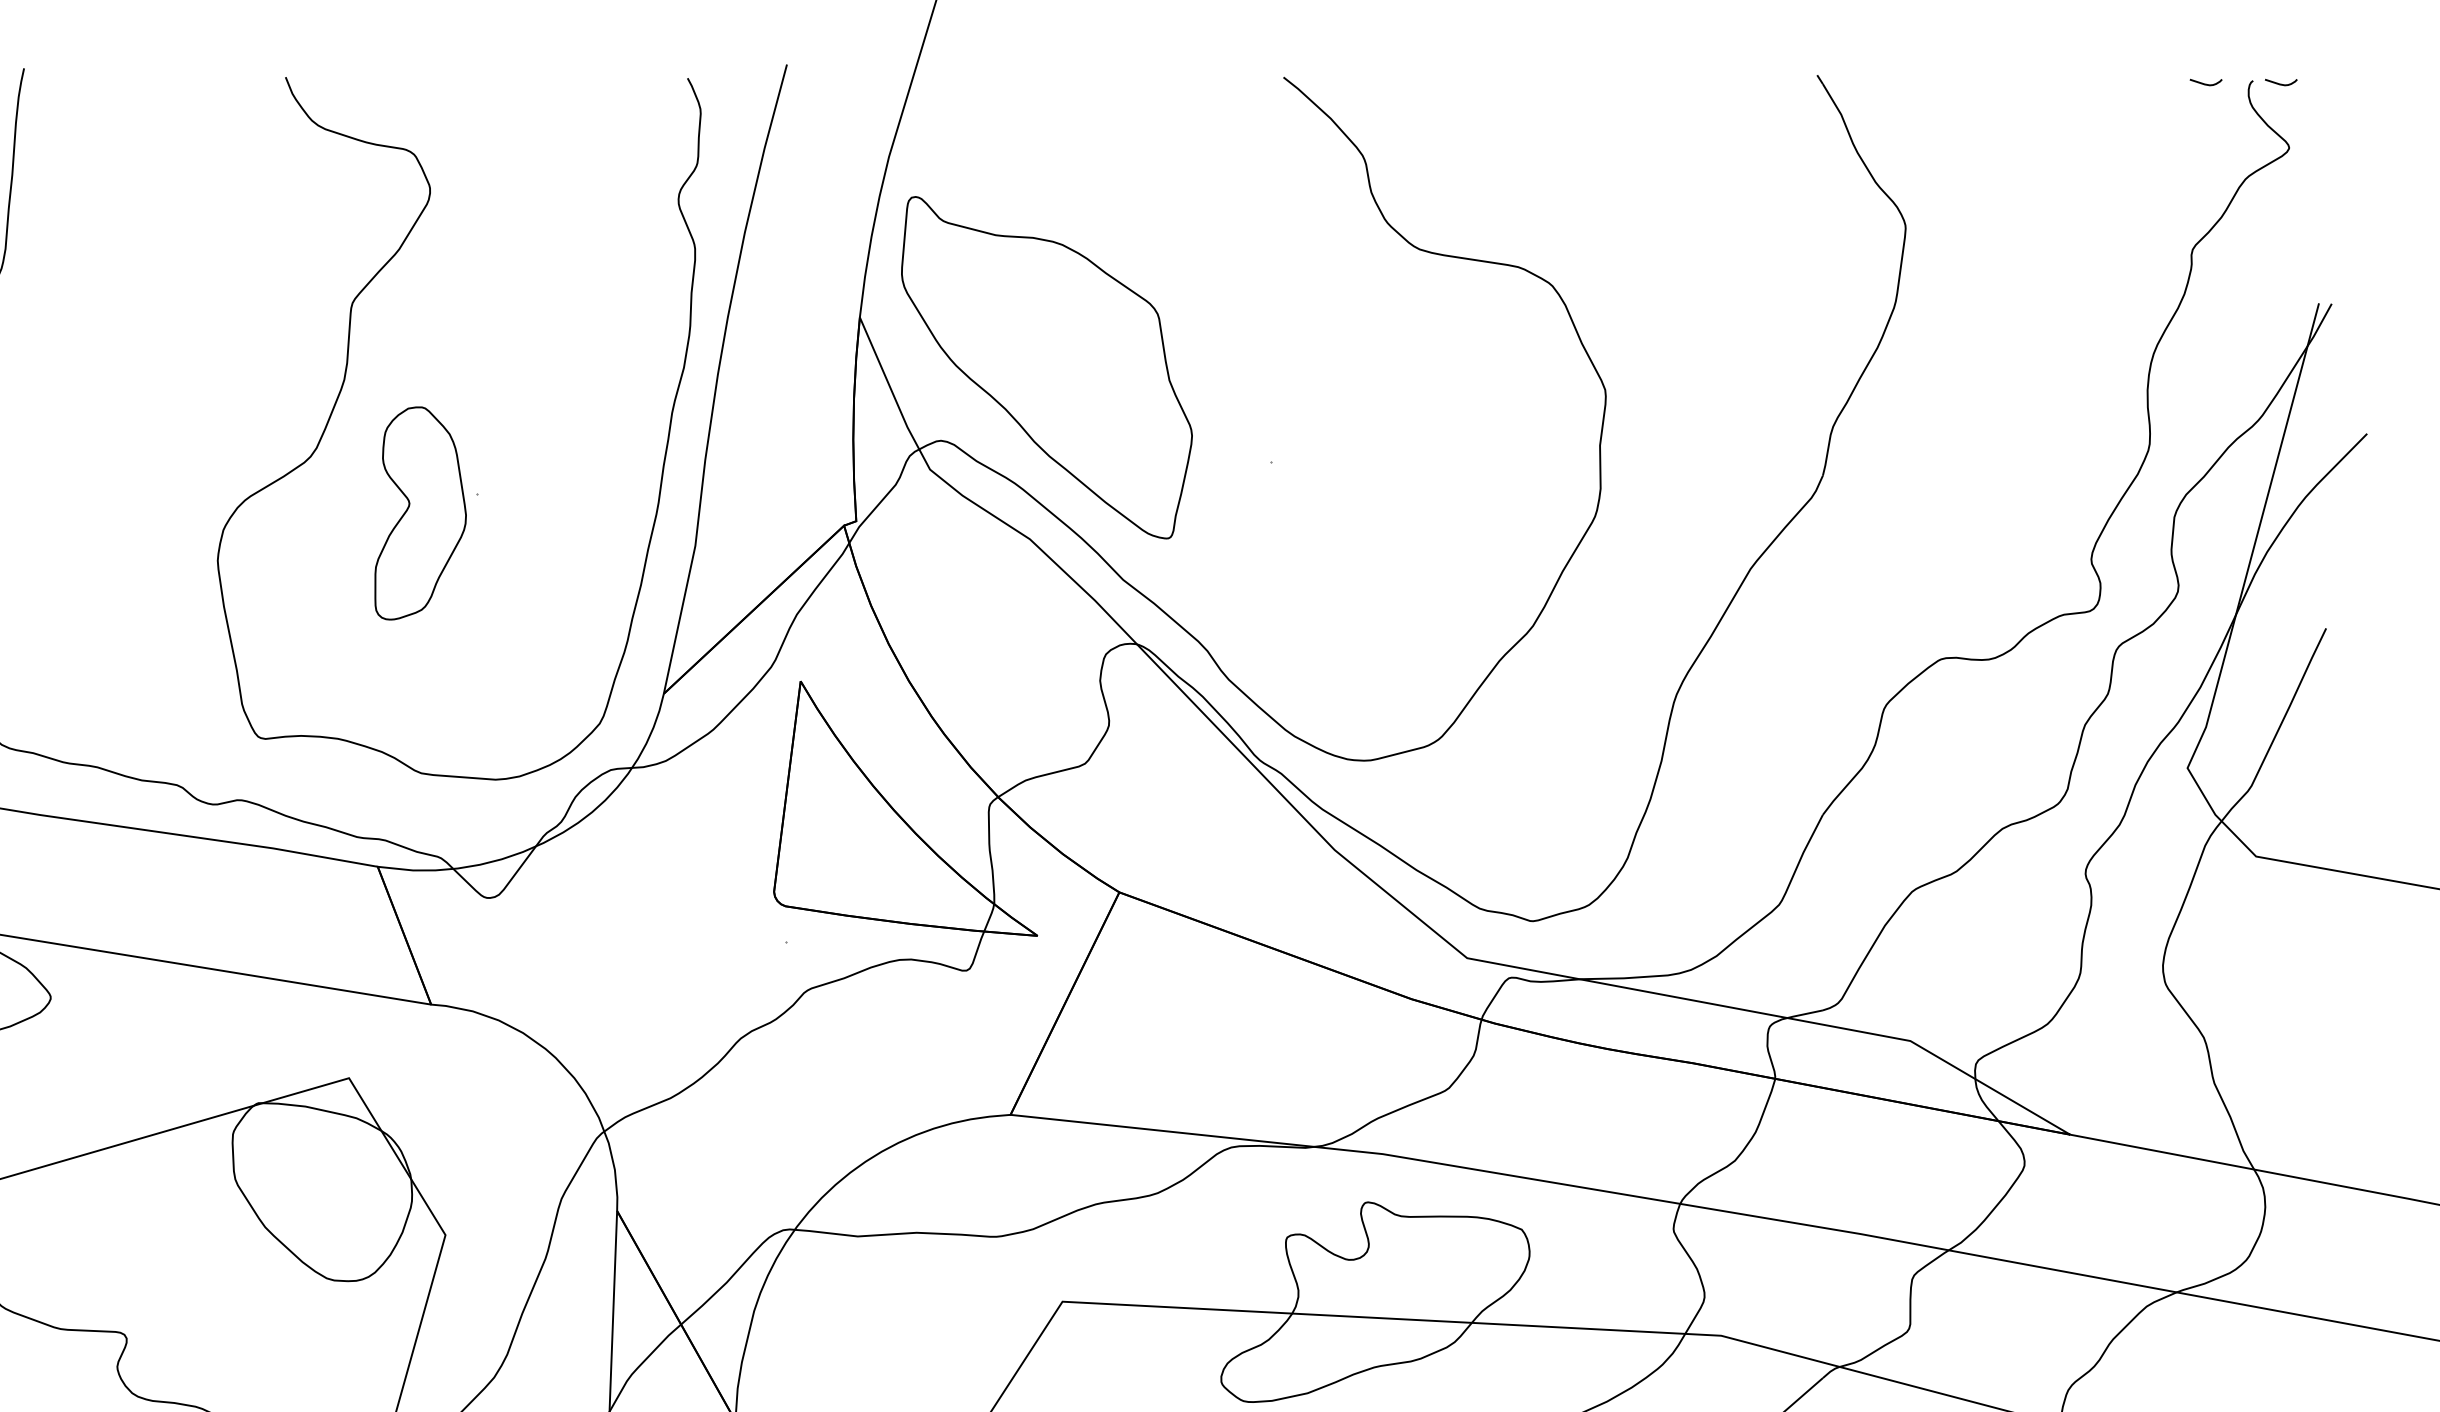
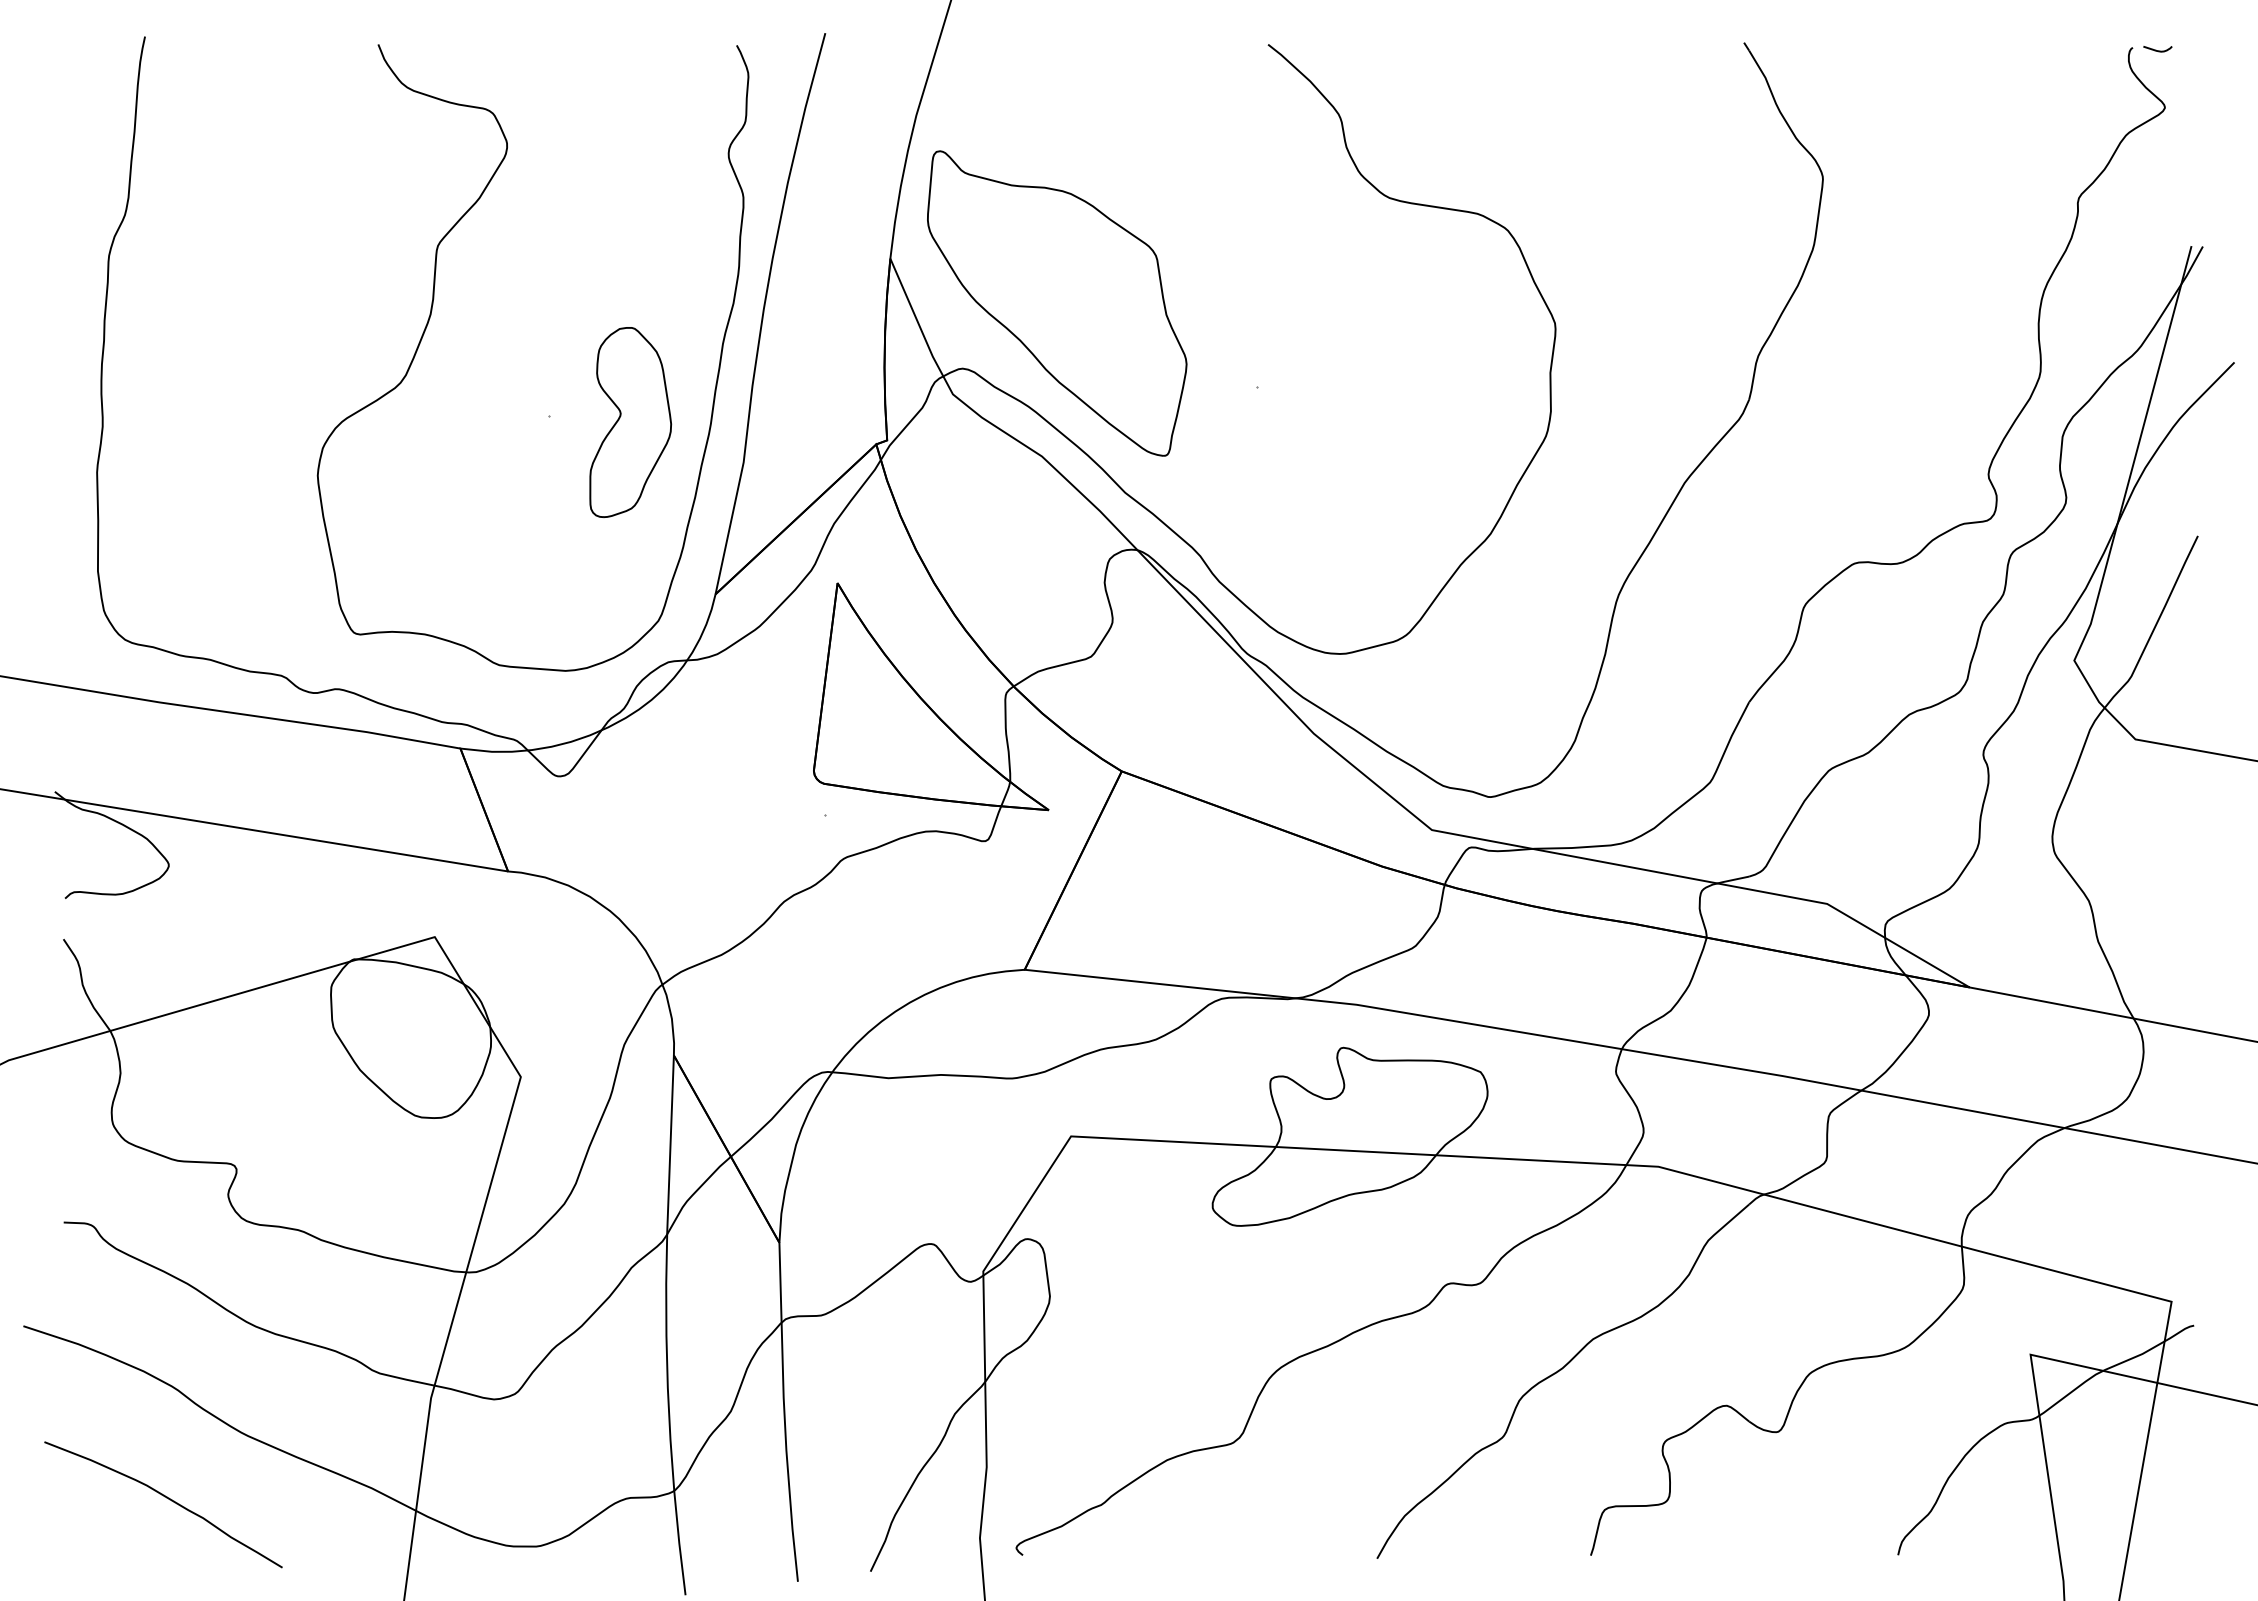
curve: (2204, 82) -> (2089, 49), removed
part: (420, 513) -> (630, 422), moved

